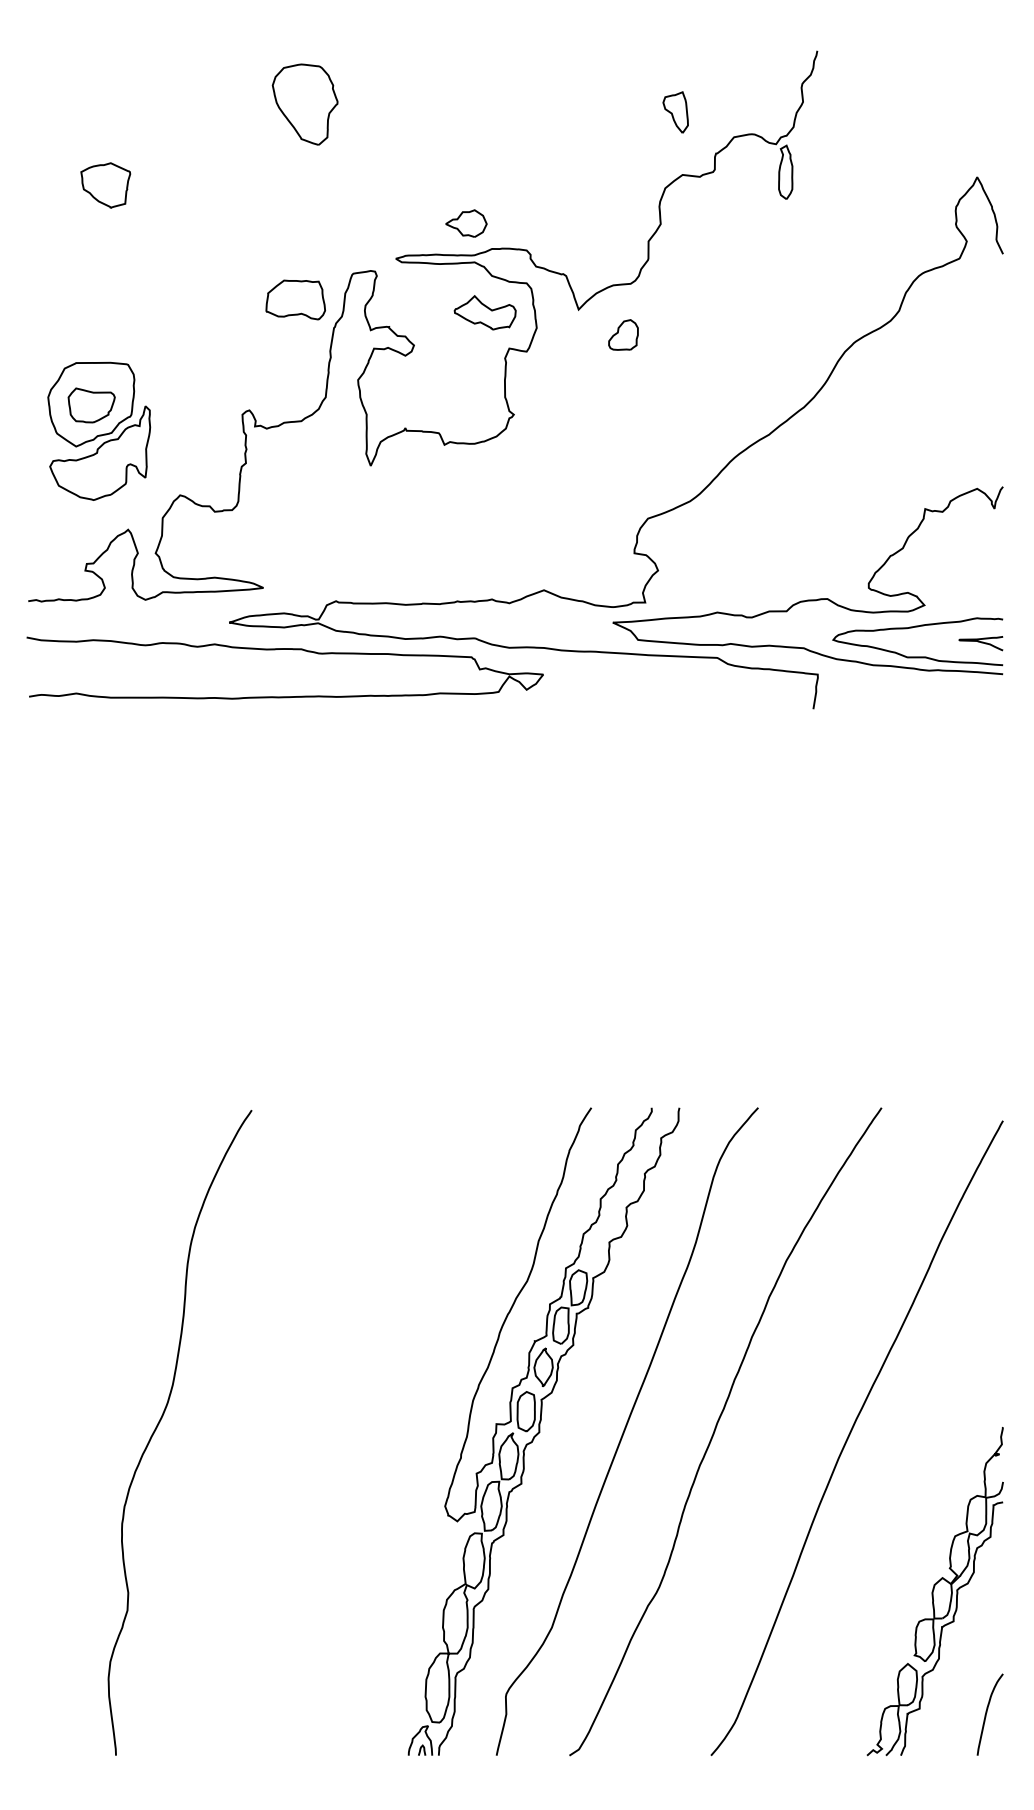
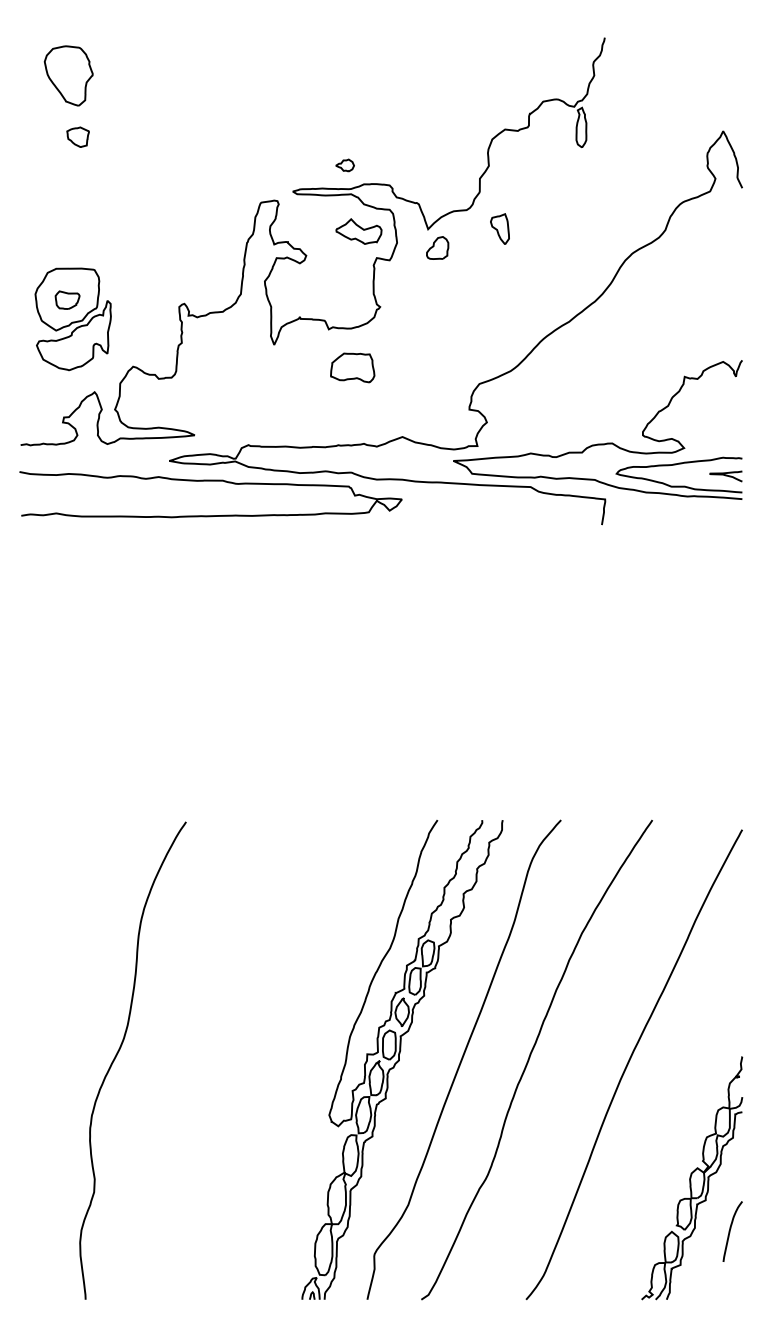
part: (304, 104) -> (68, 75), moved
part: (675, 112) -> (499, 229), moved
part: (105, 185) -> (77, 137), size x0.6
part: (466, 223) -> (345, 165), size x0.6
part: (295, 299) -> (352, 367), moved
part: (623, 334) -> (437, 247), moved
part: (91, 405) -> (67, 300), size x0.7
curve: (987, 1712) -> (730, 1230), moved

